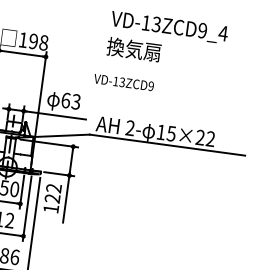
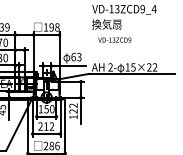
text: (123, 81) -> (114, 39), moved

